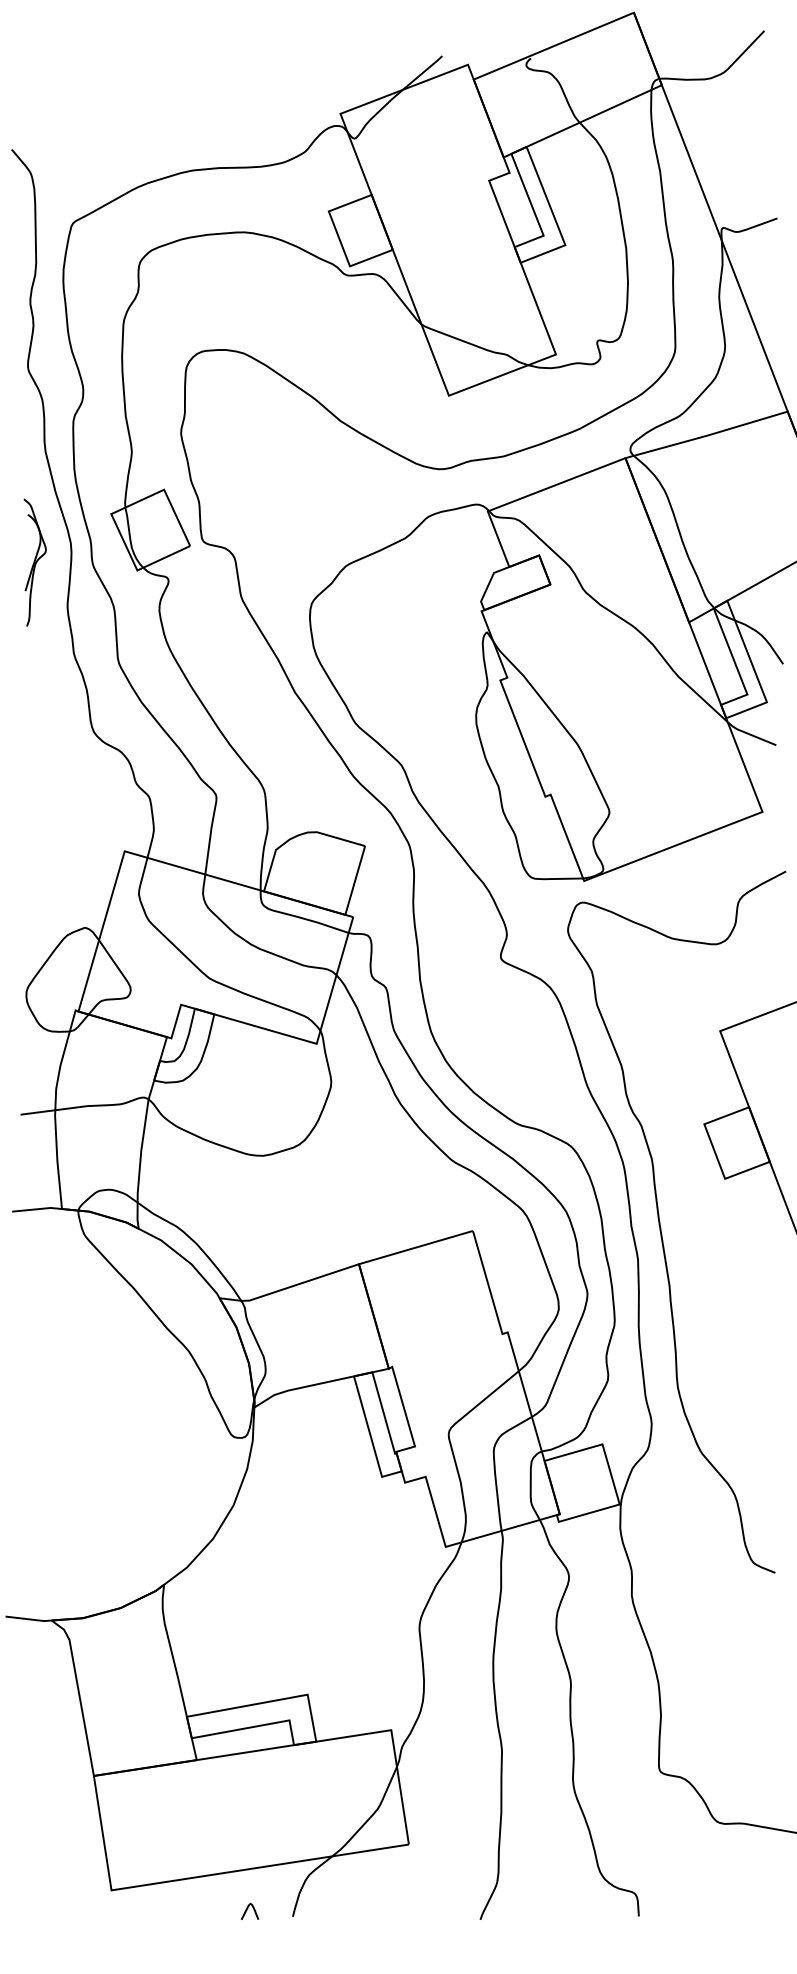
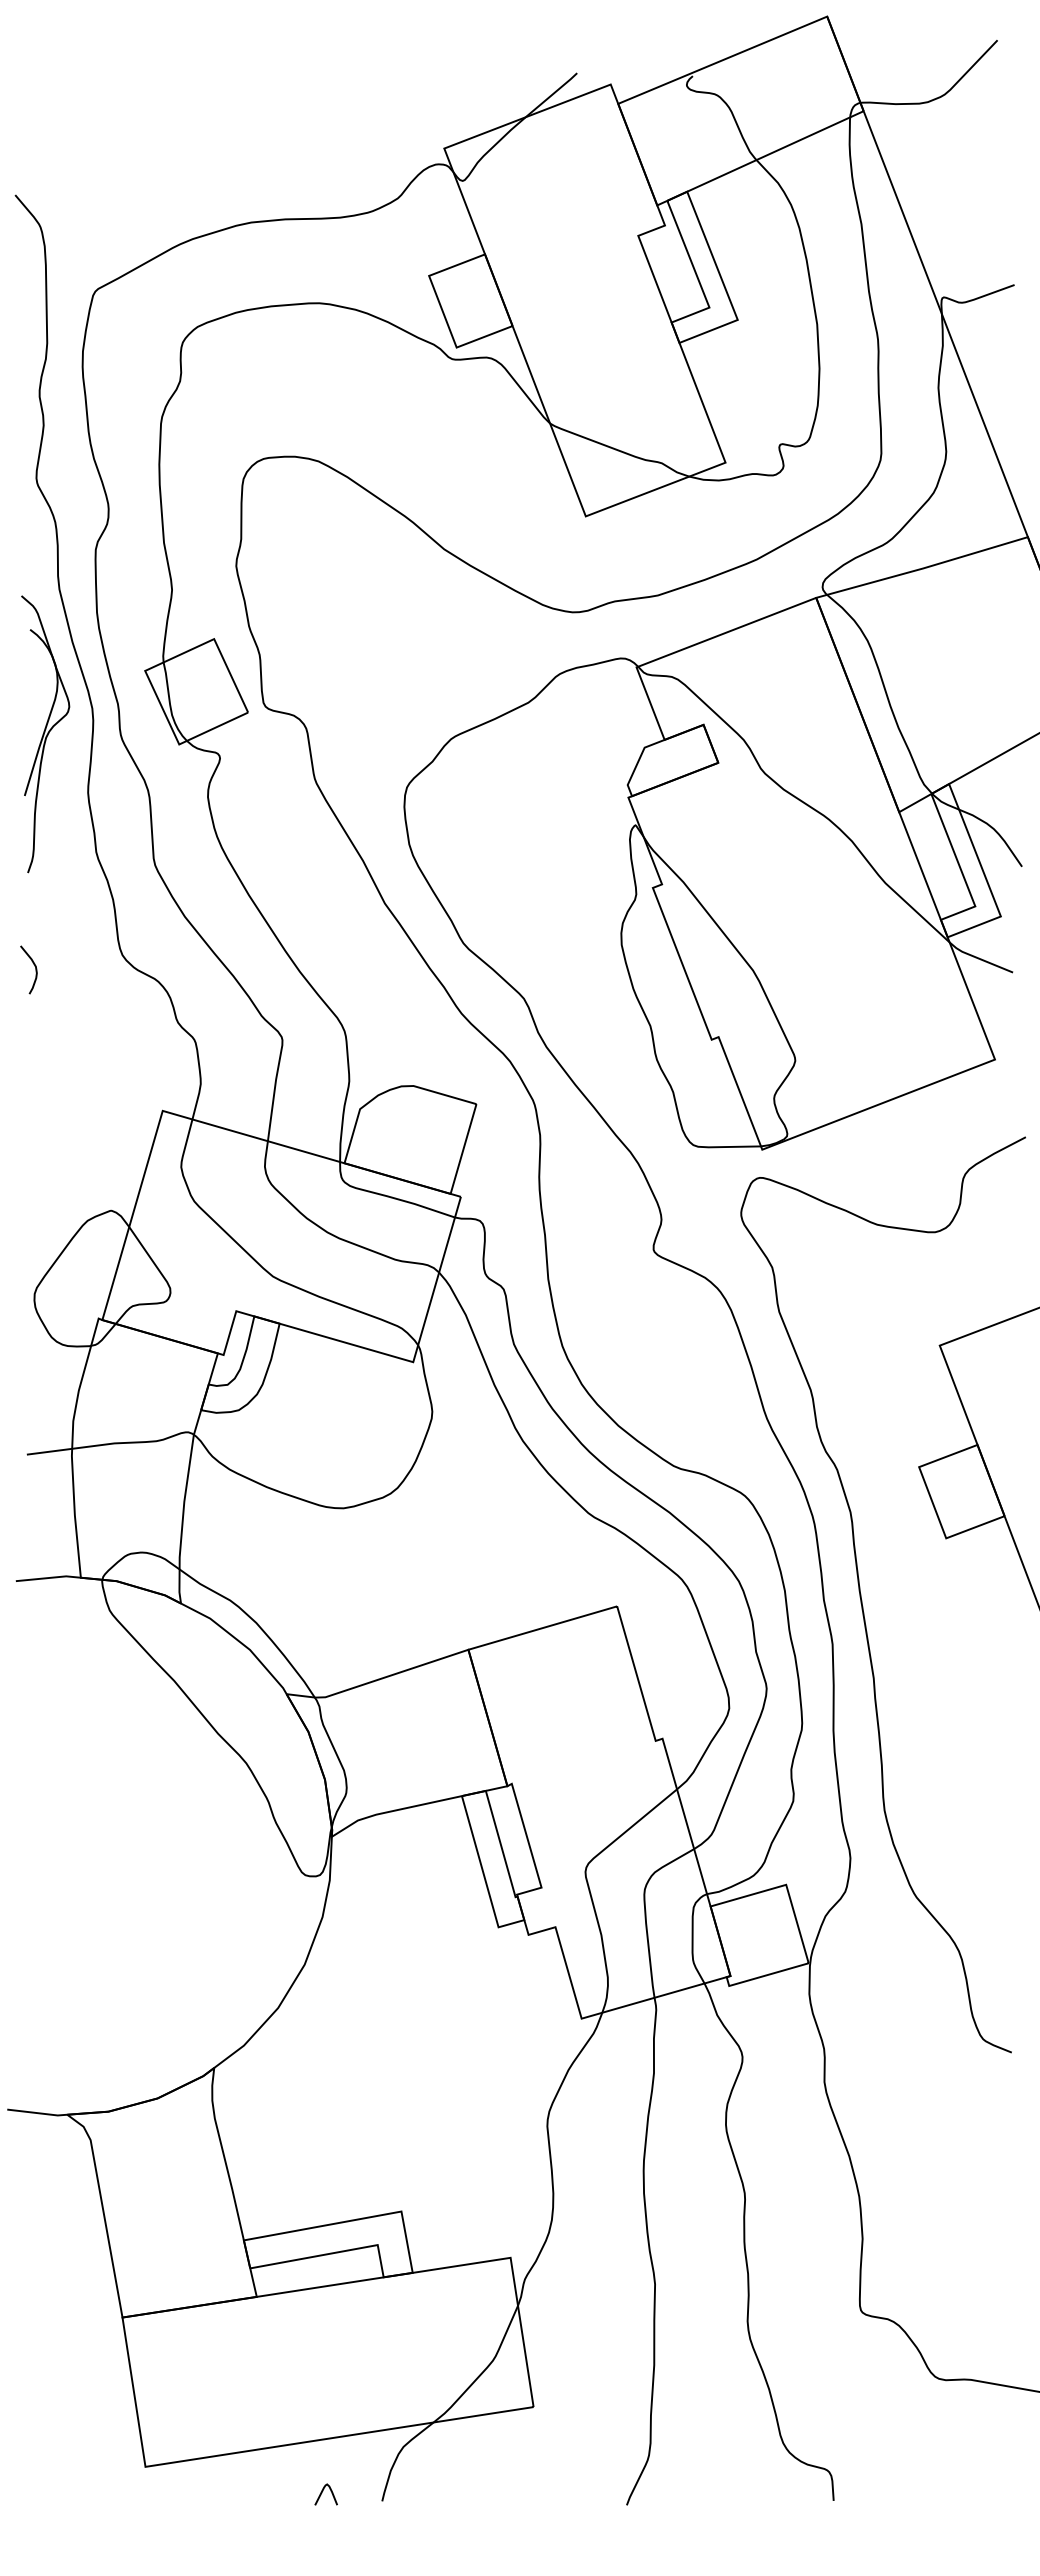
part: (34, 562) -> (45, 734), size x1.67
curve: (26, 740) -> (34, 966), added

